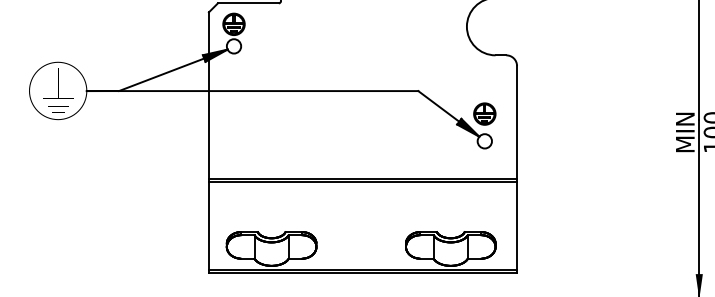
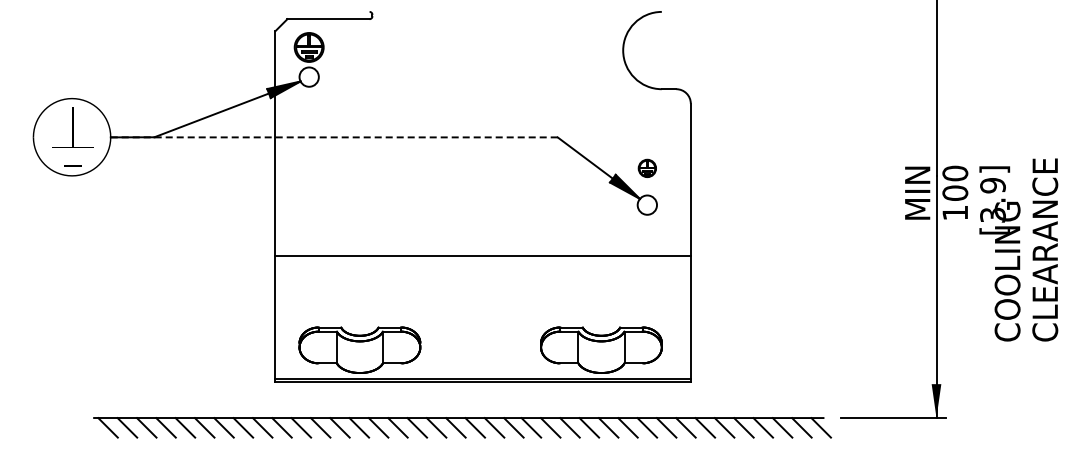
line: (252, 91) -> (333, 137), solid -> dashed
line: (58, 106) -> (72, 157), removed
part: (484, 114) -> (647, 168), size x0.6
line: (362, 182) -> (482, 260), removed

